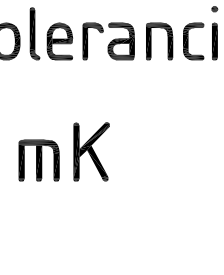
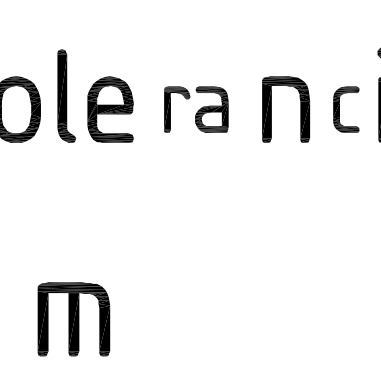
part: (108, 41) -> (196, 109), size x0.7
part: (193, 41) -> (345, 109), size x0.7
part: (91, 151) -> (166, 303), removed

